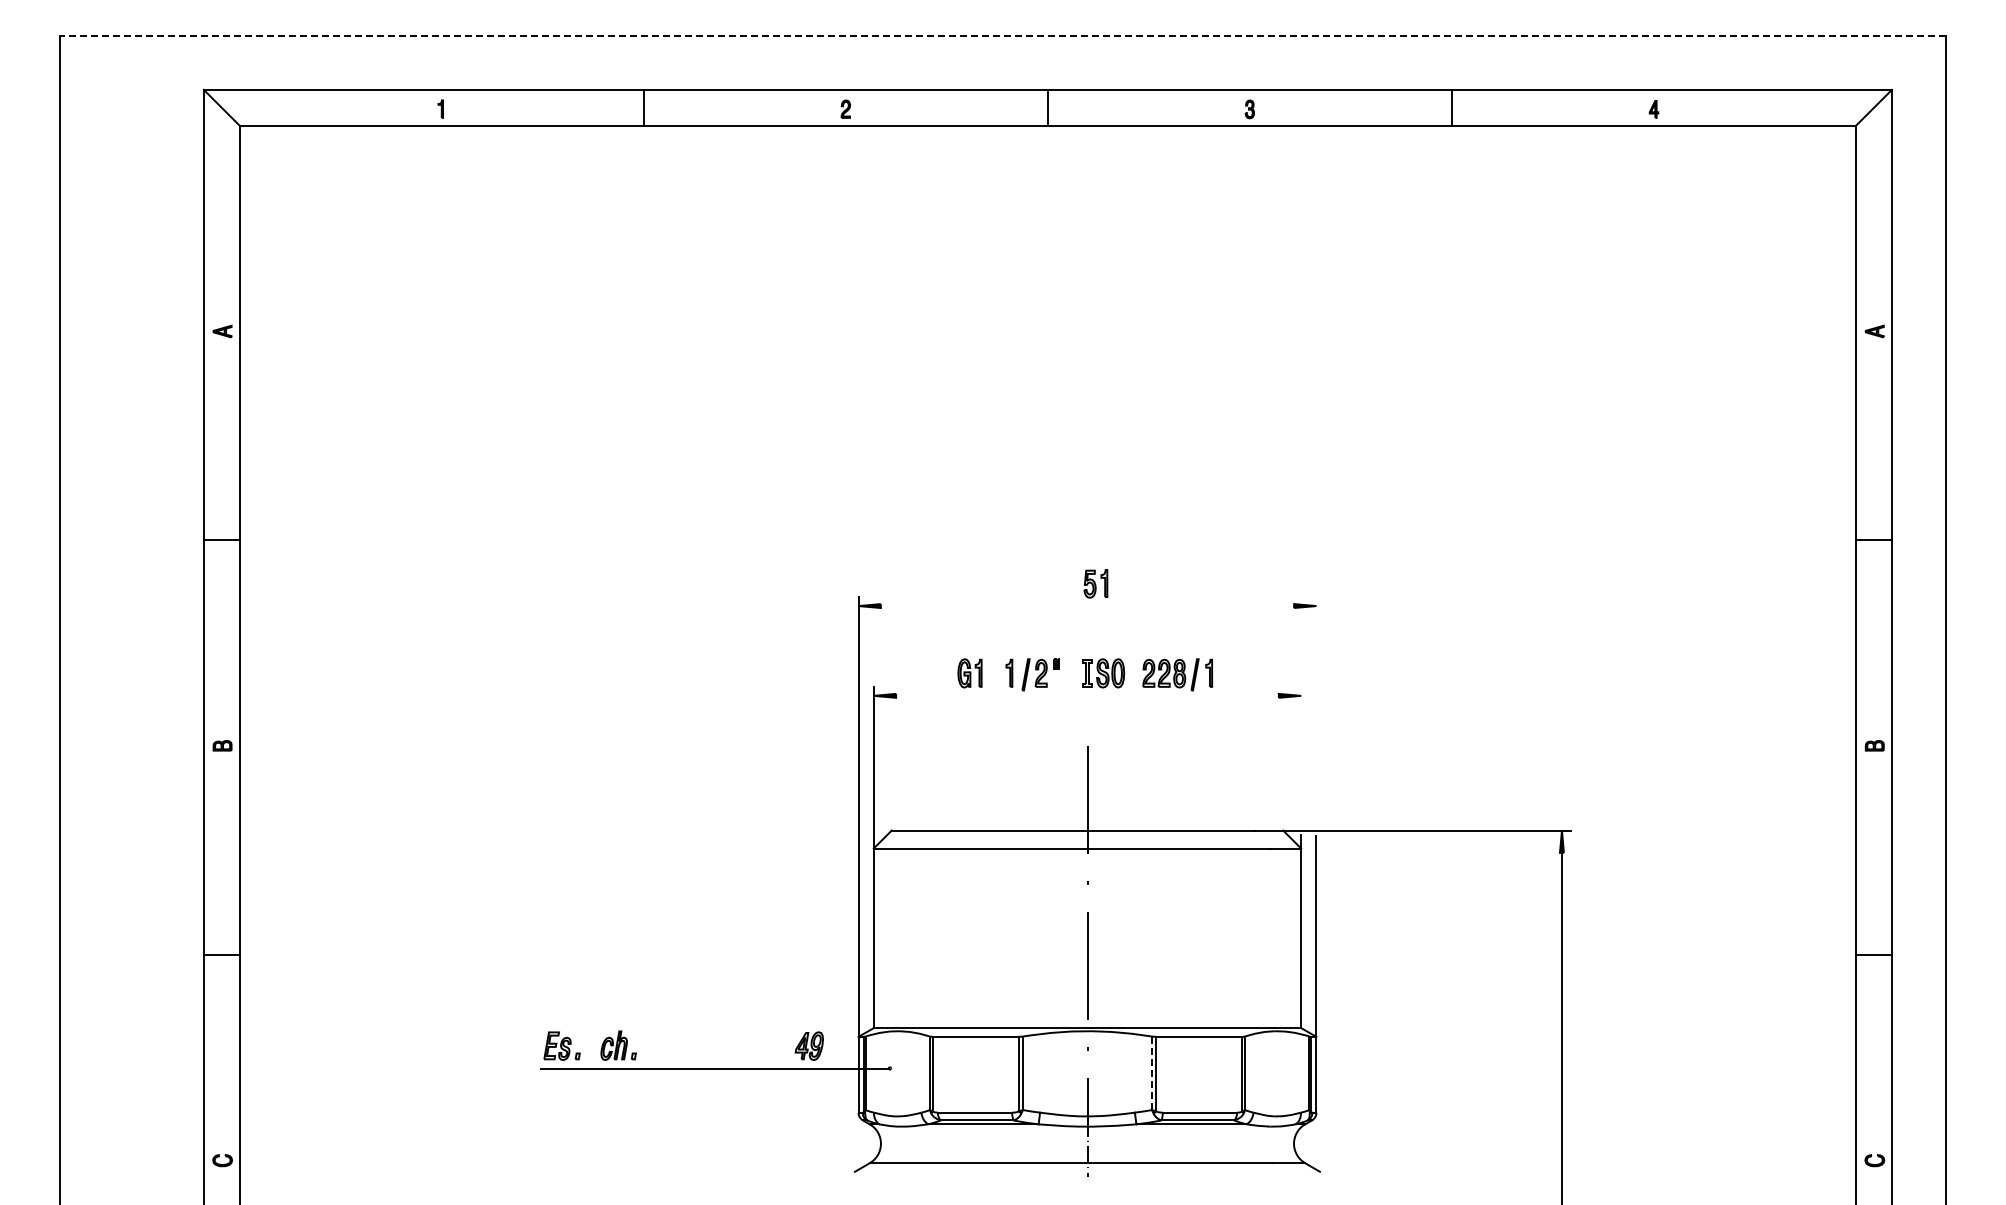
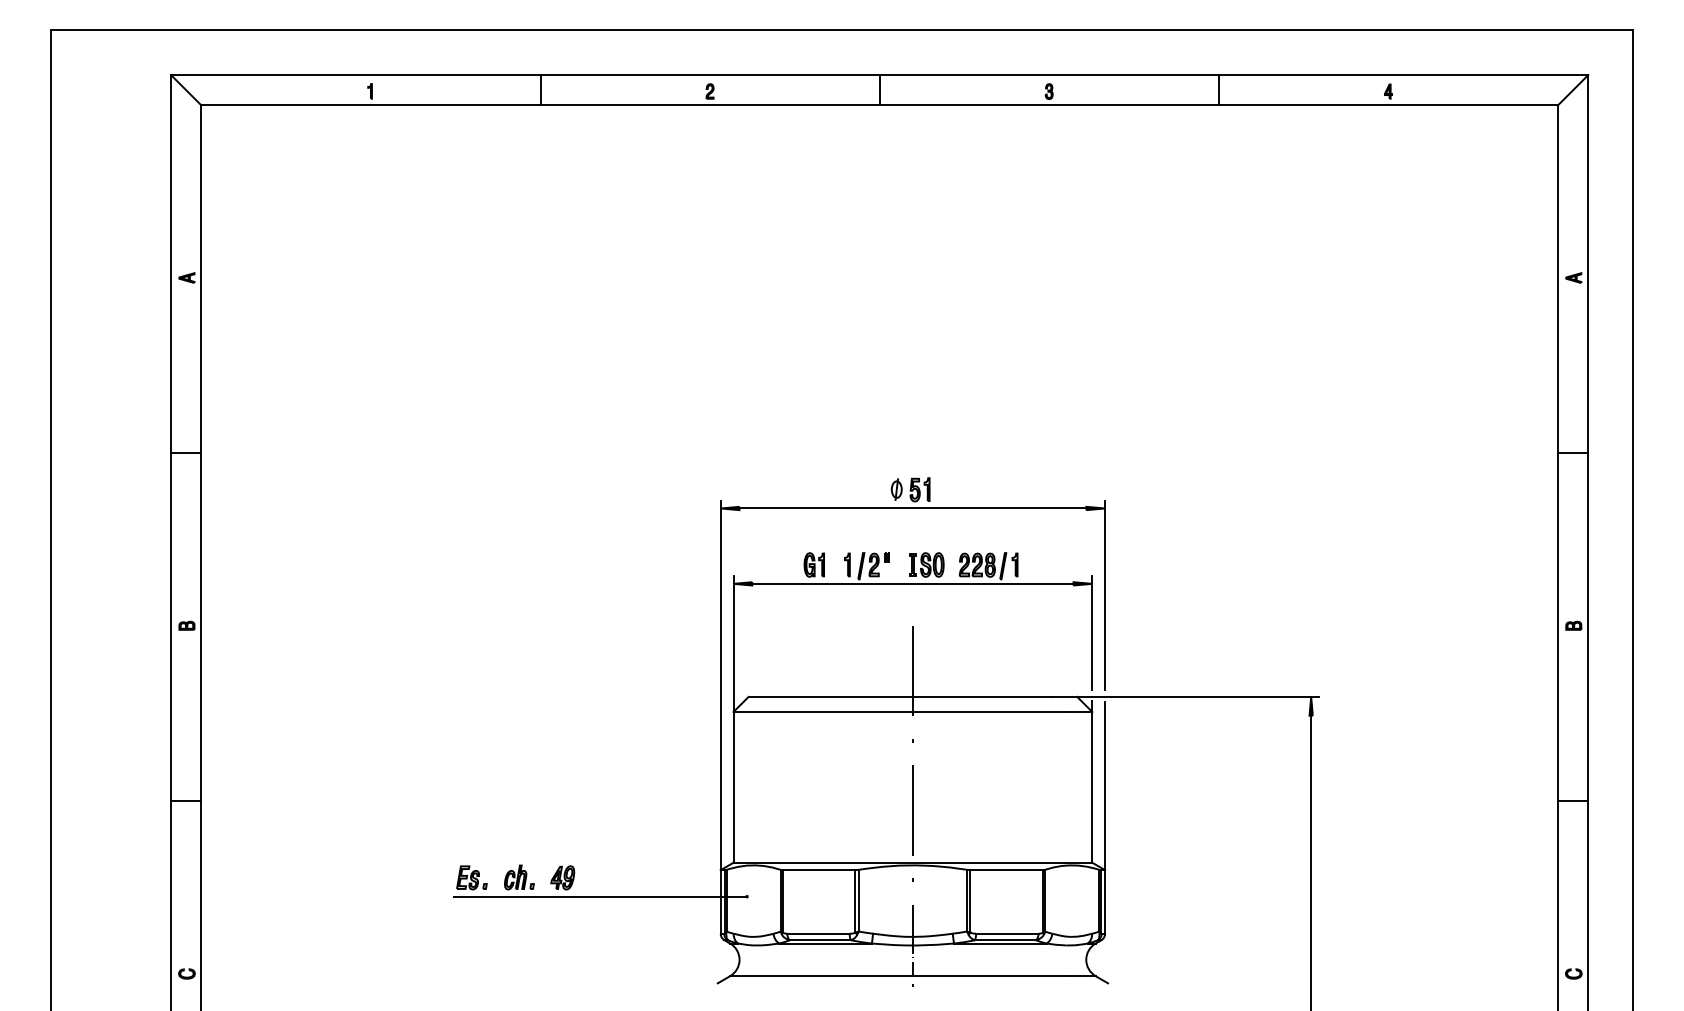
line: (1003, 35) -> (842, 29), dashed -> solid
part: (1068, 583) -> (896, 489), added
line: (1087, 606) -> (912, 508), added
line: (1087, 695) -> (912, 583), added
line: (1316, 709) -> (1105, 595), added
line: (1301, 754) -> (1092, 633), added
part: (808, 1045) -> (562, 877), moved
line: (1151, 1073) -> (966, 900), dashed -> solid

